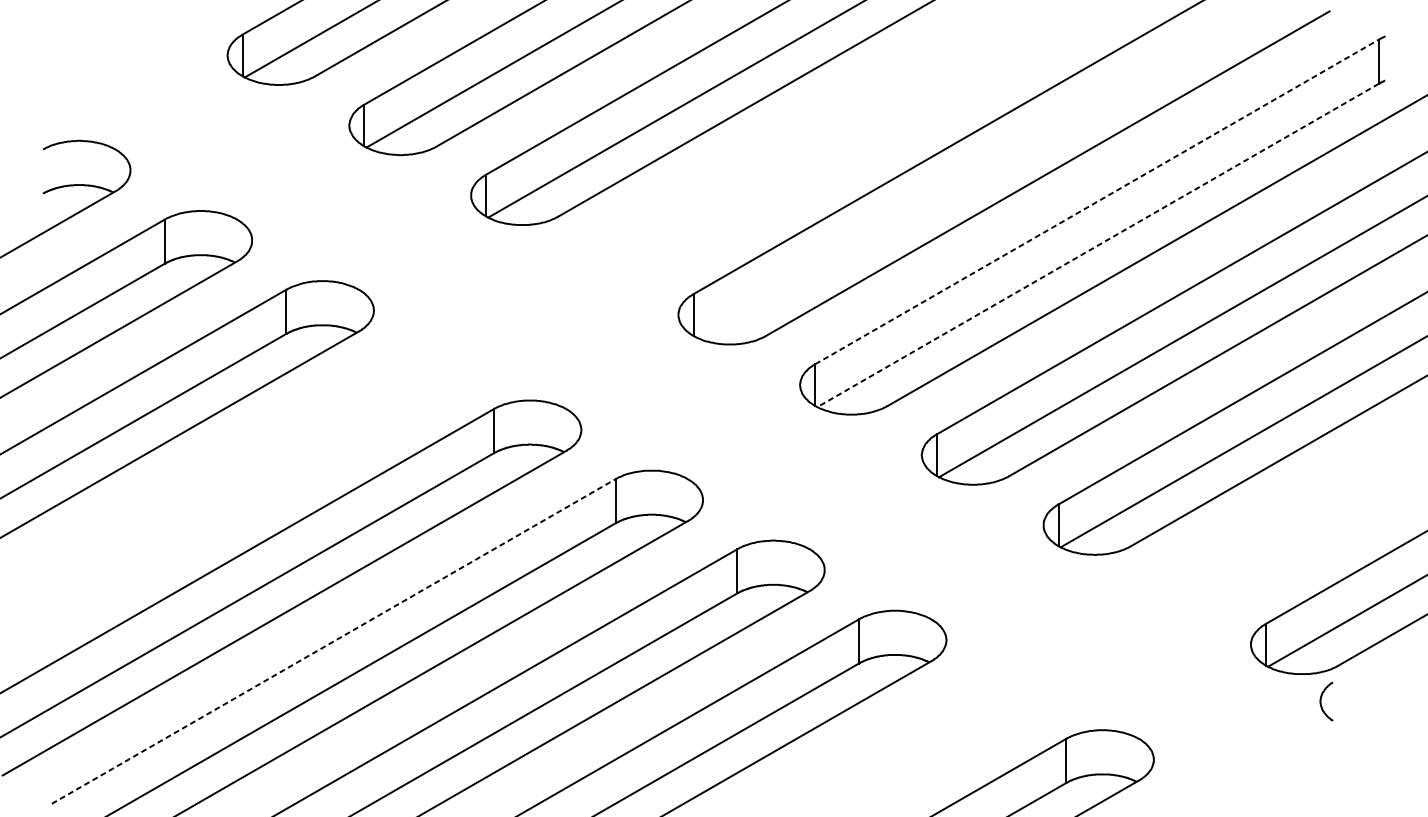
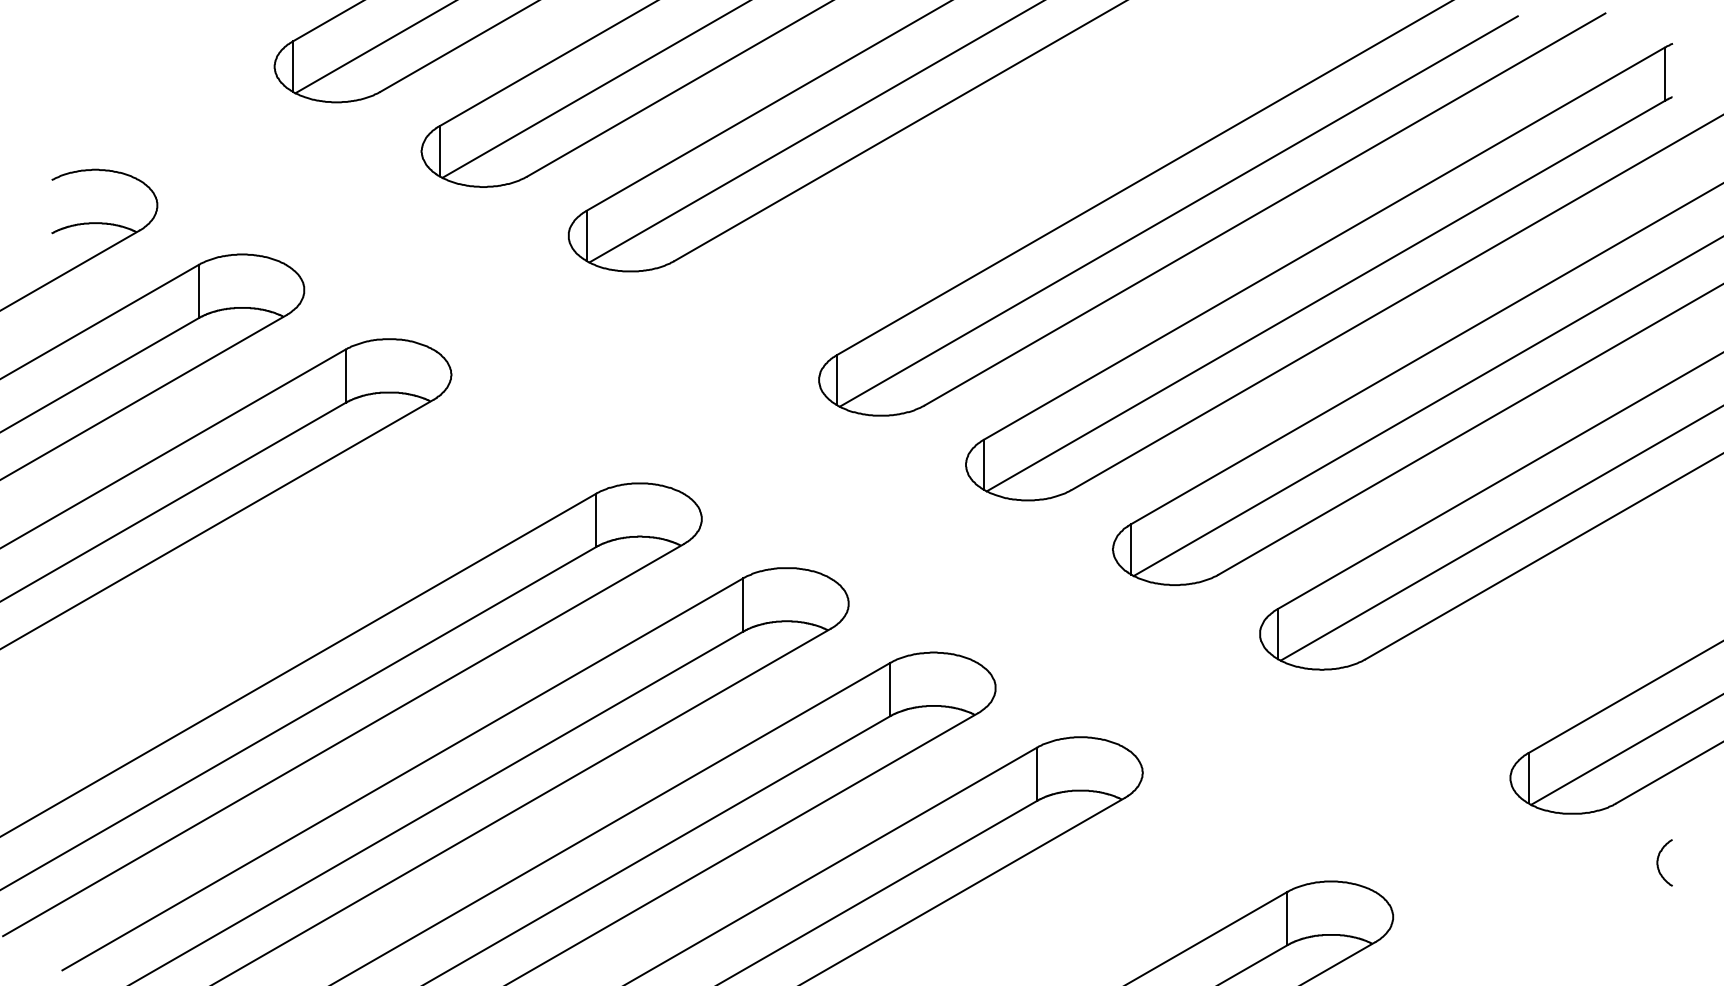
line: (976, 175) -> (1178, 211), added
line: (1096, 201) -> (1324, 243), dashed -> solid
line: (1097, 245) -> (1325, 296), dashed -> solid
line: (333, 641) -> (402, 774), dashed -> solid
curve: (1321, 701) -> (1658, 862), moved

